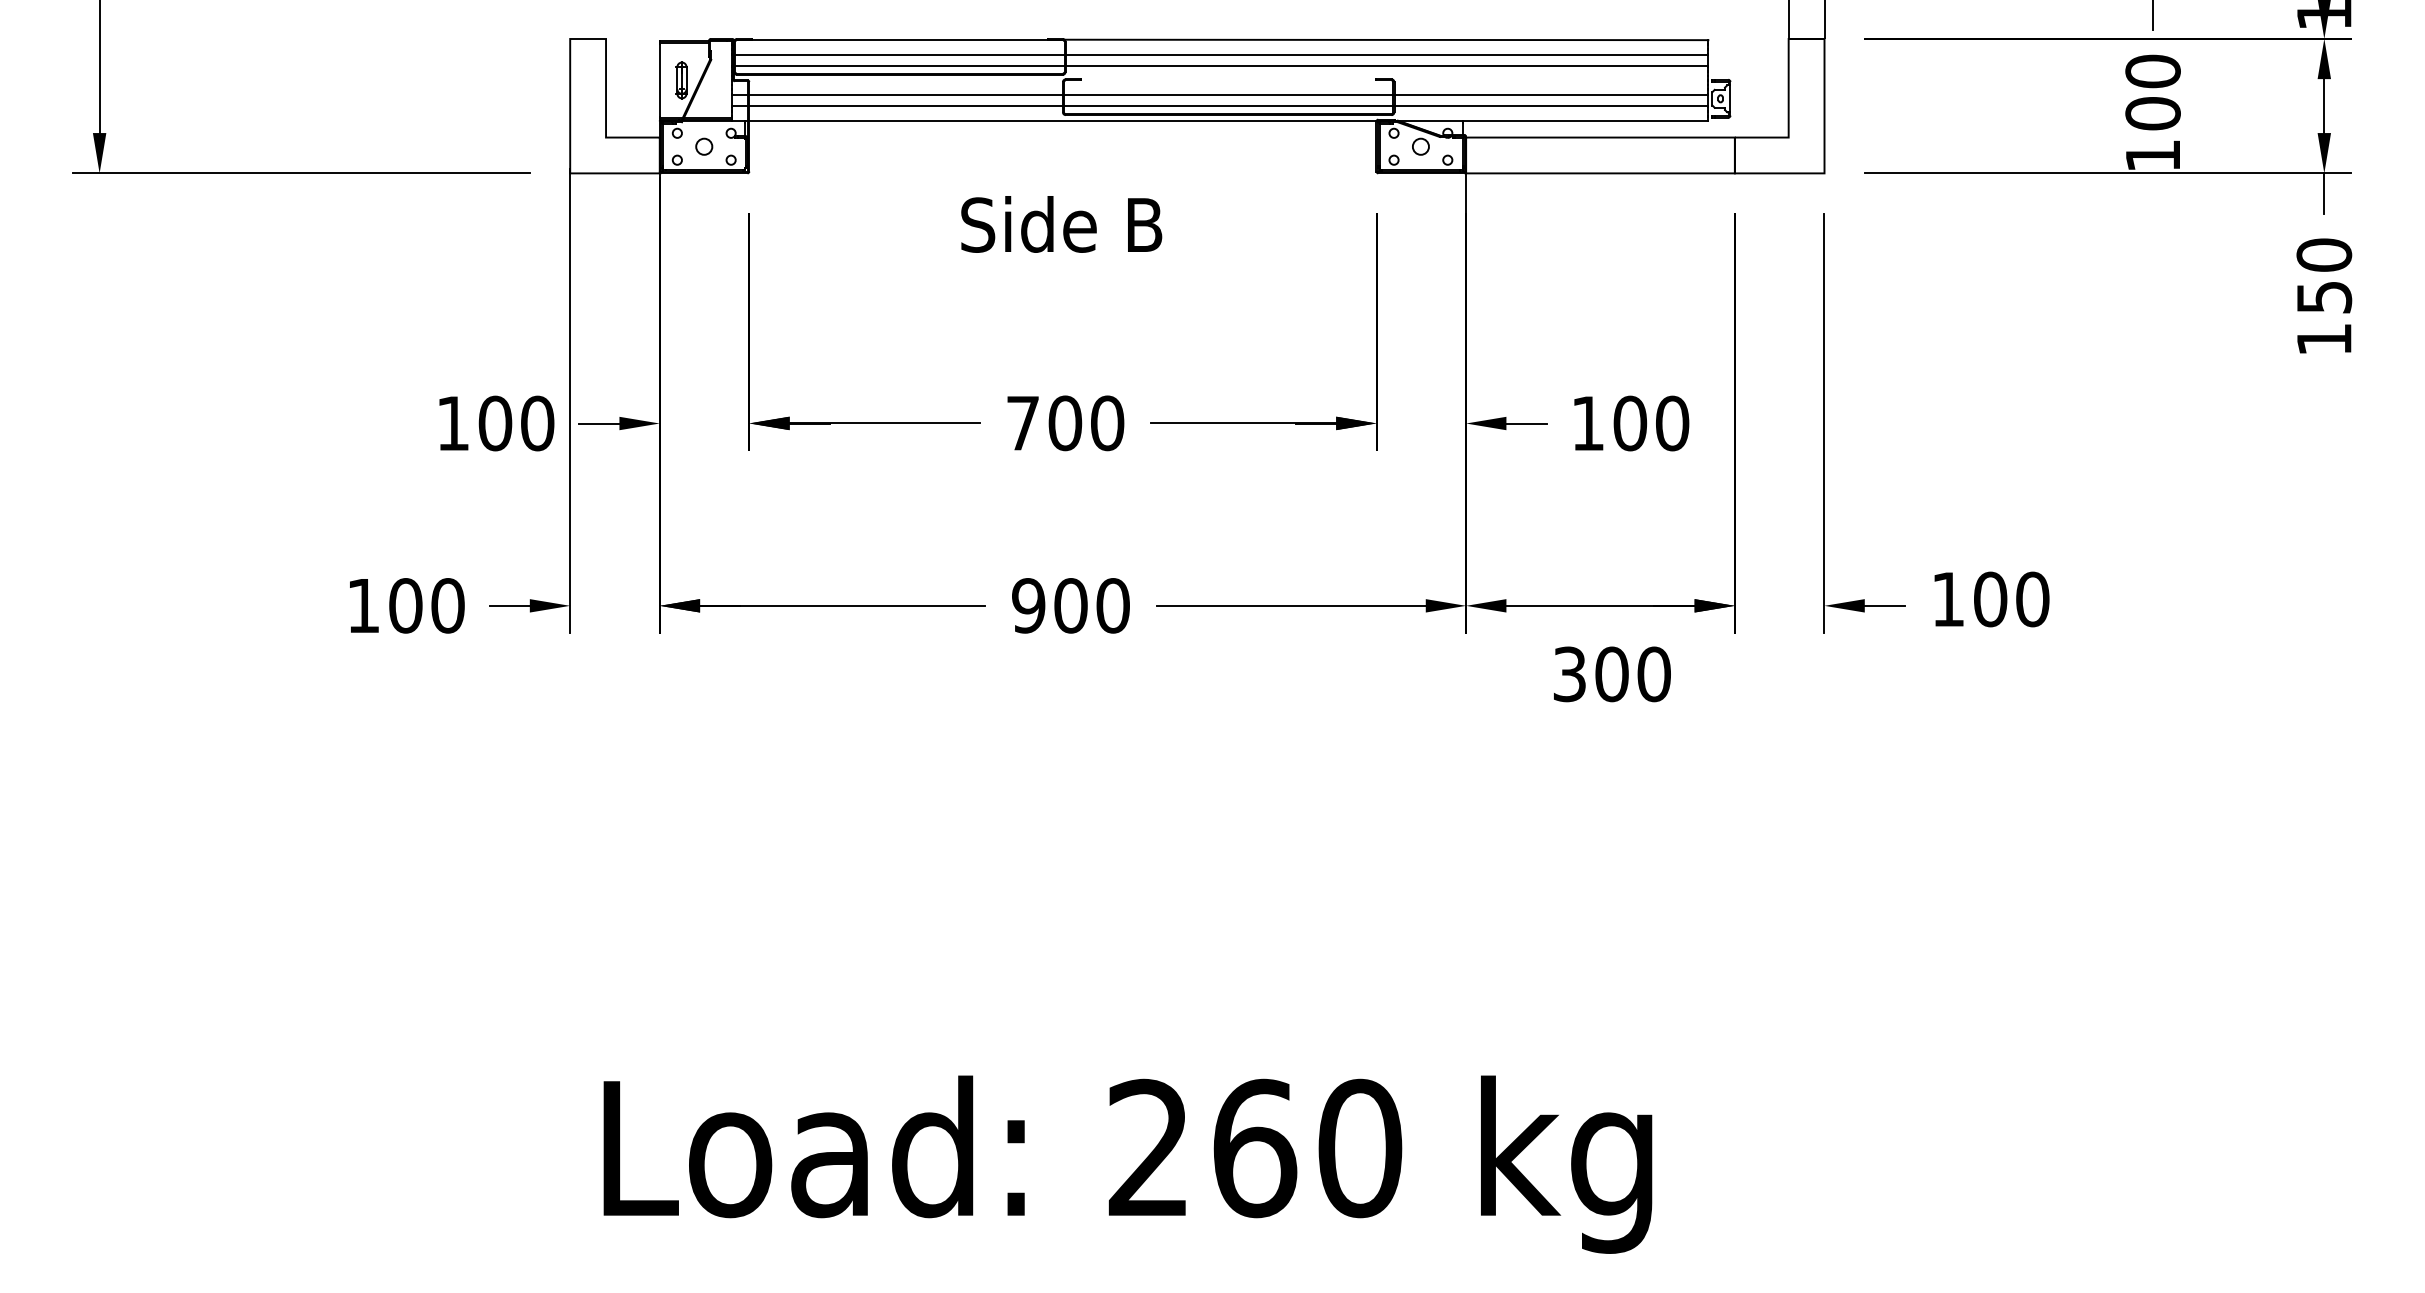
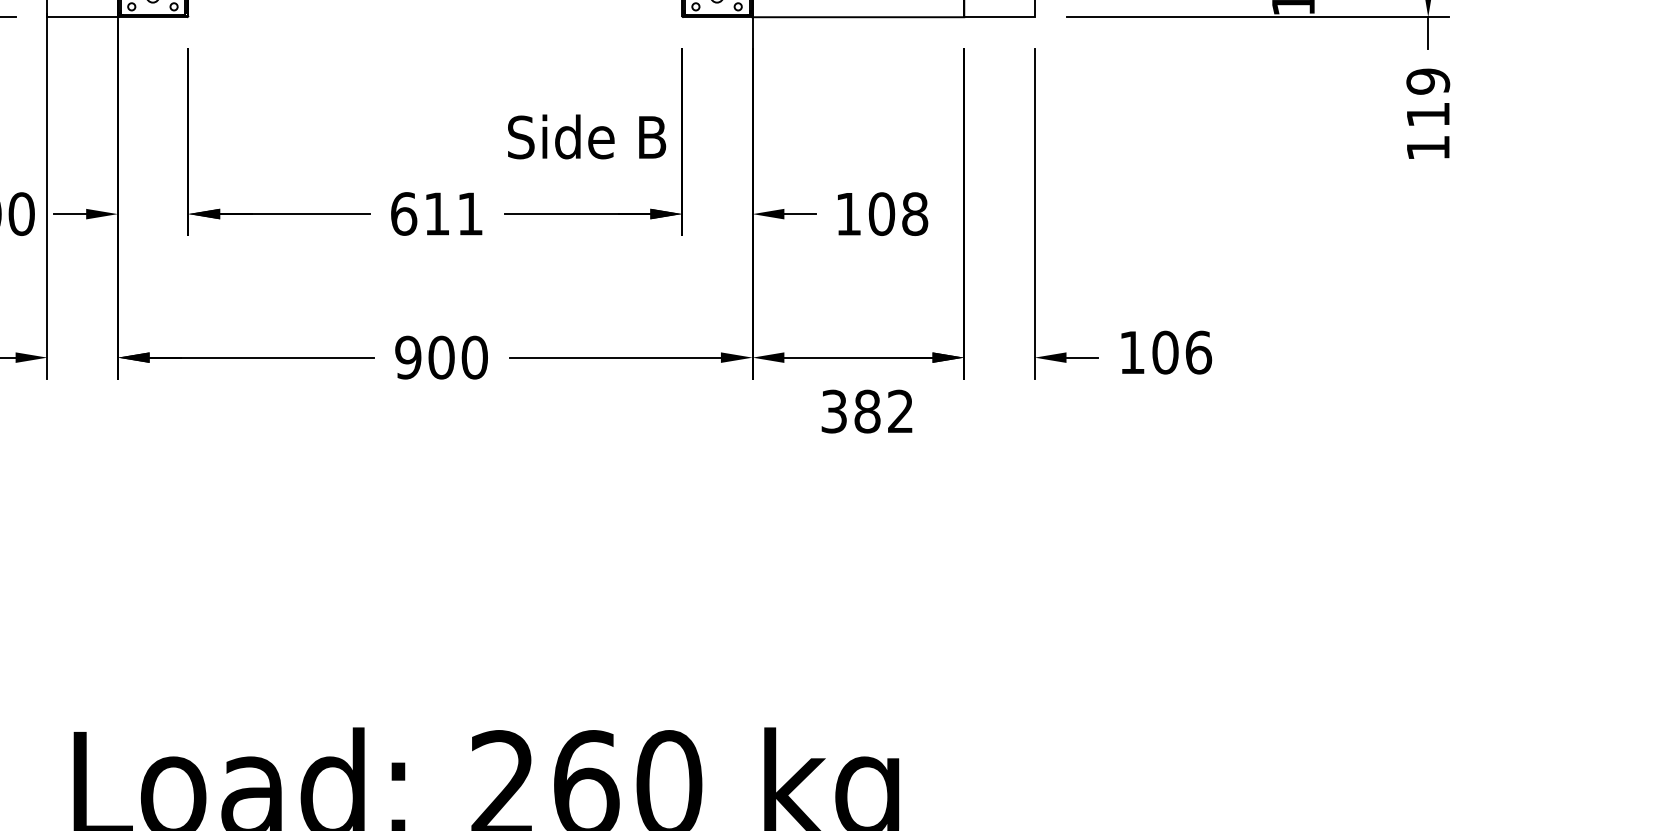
text: (1061, 224) -> (586, 136), moved
text: (2324, 275) -> (1428, 97), 150 -> 119
text: (1065, 423) -> (437, 214), 700 -> 611
text: (1672, 423) -> (915, 214), 100 -> 108
text: (2032, 599) -> (1198, 352), 100 -> 106
text: (1632, 674) -> (883, 411), 300 -> 382

